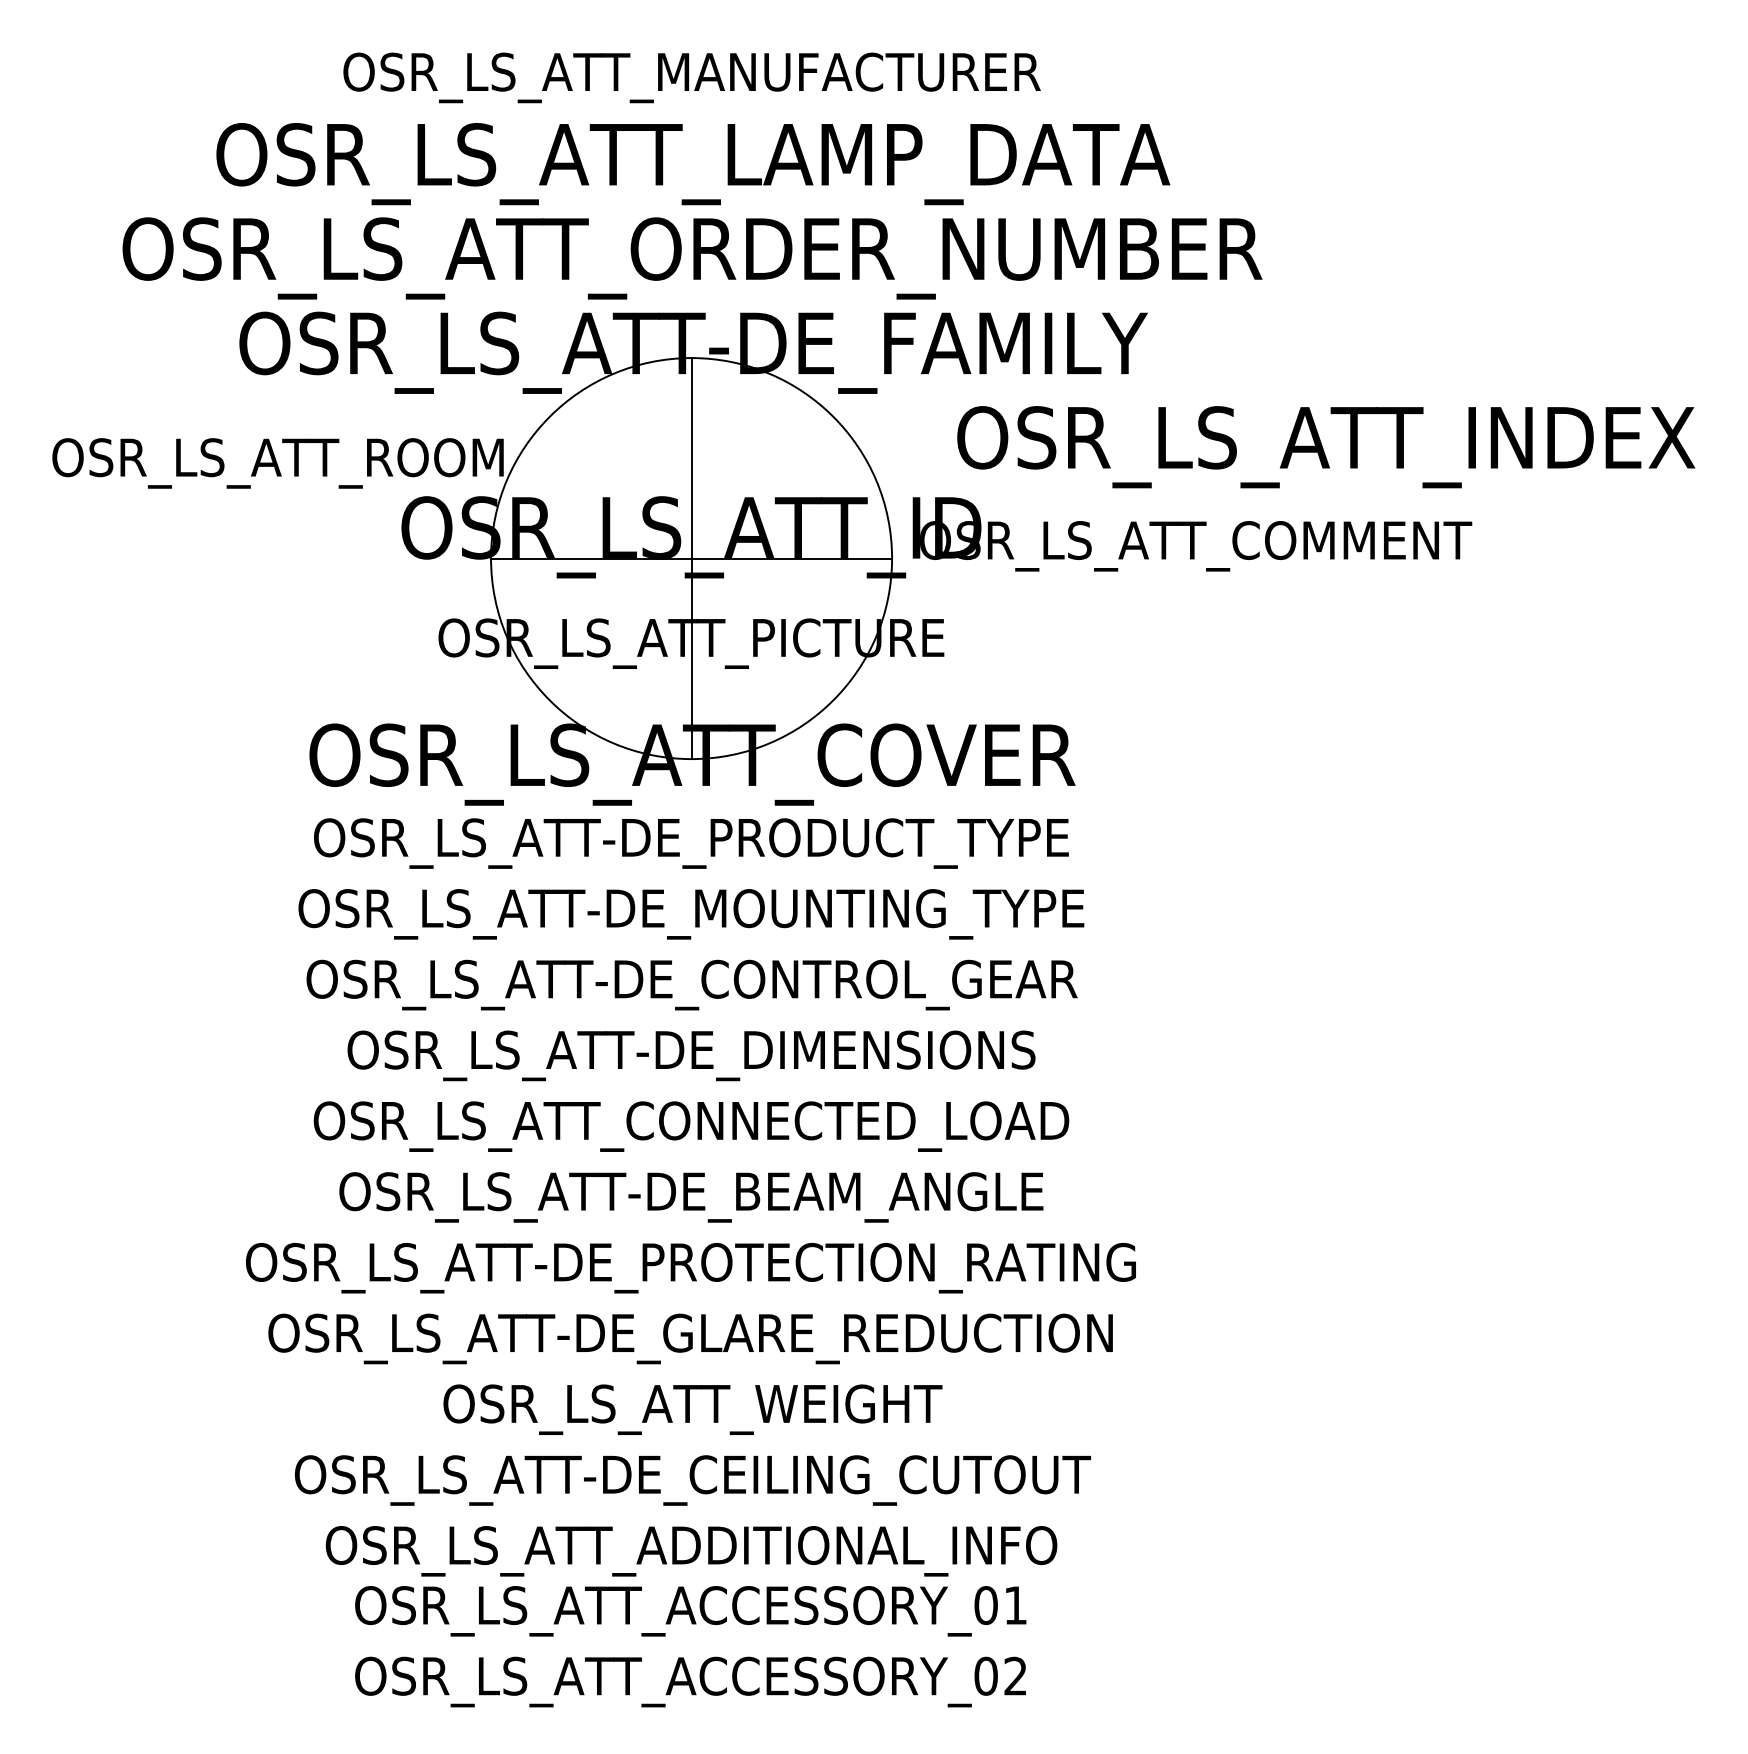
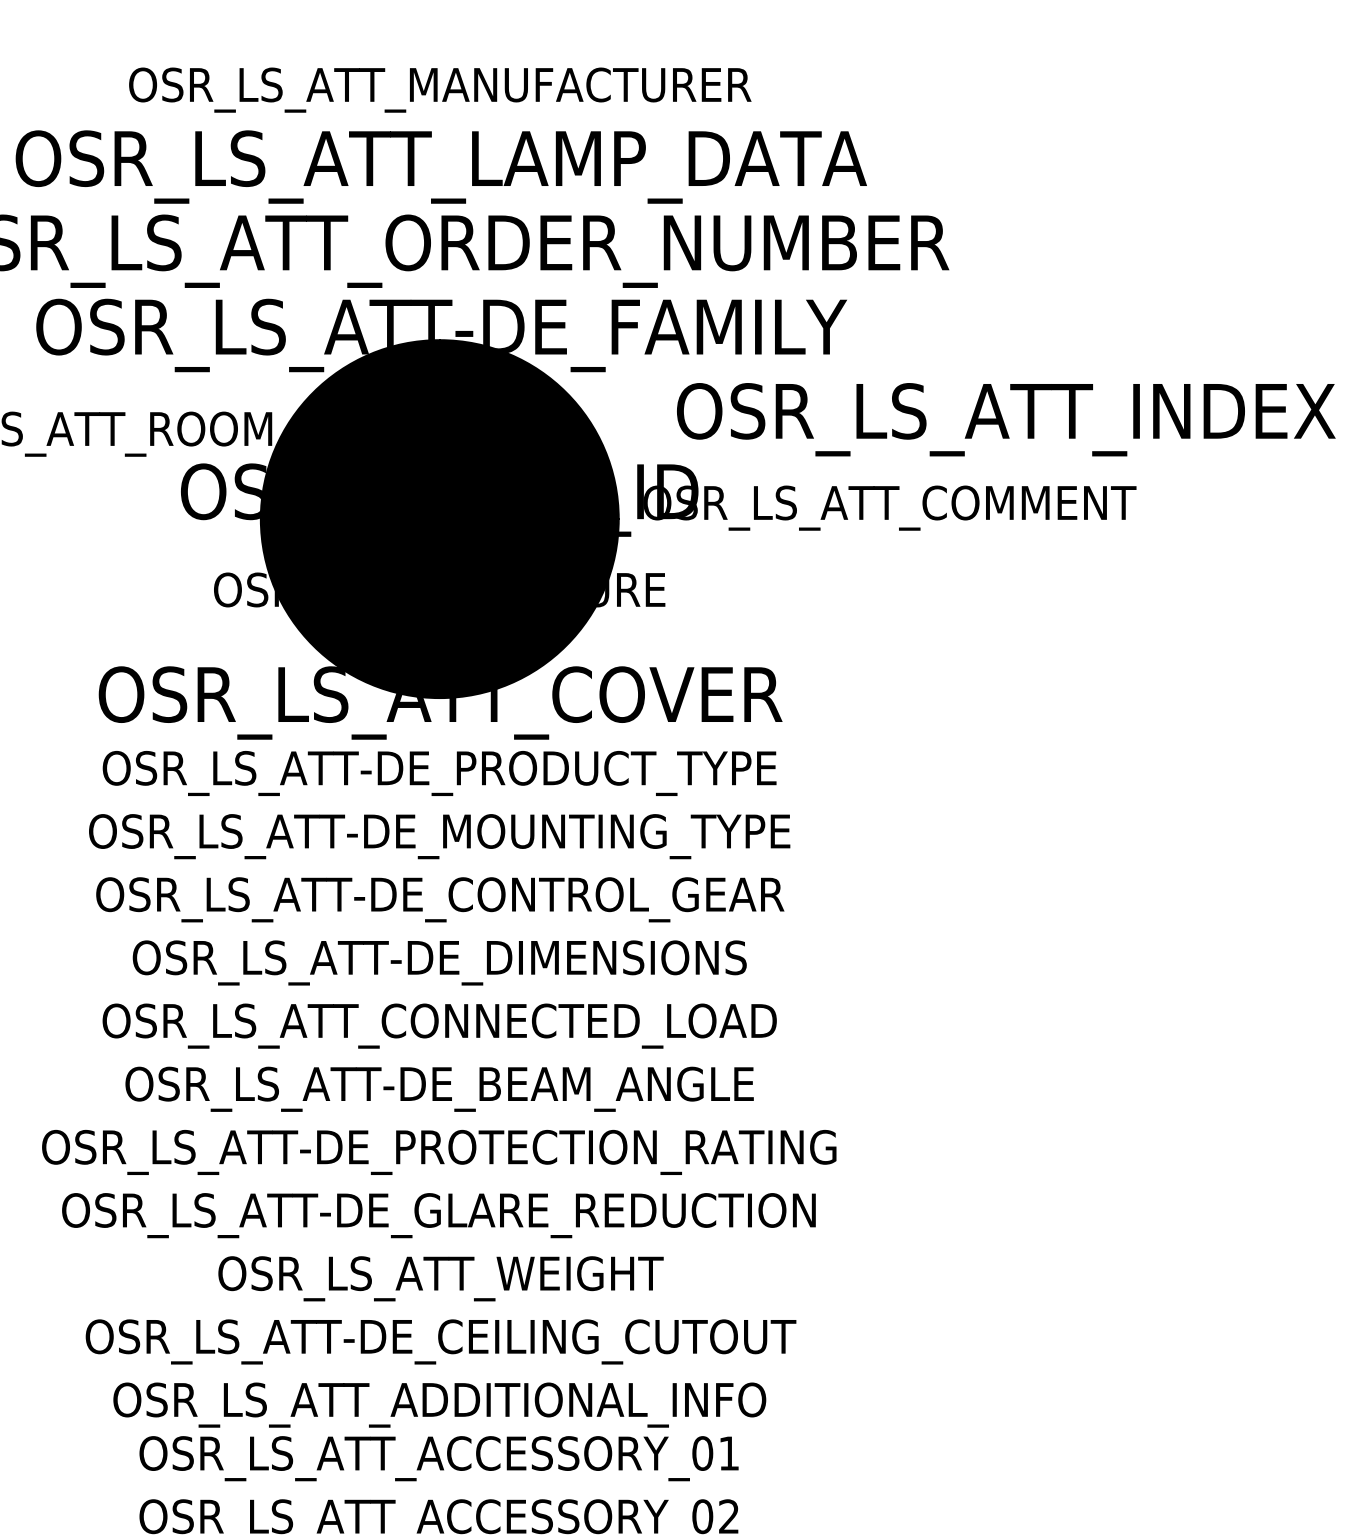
fill: (691, 558) -> (439, 519), added

